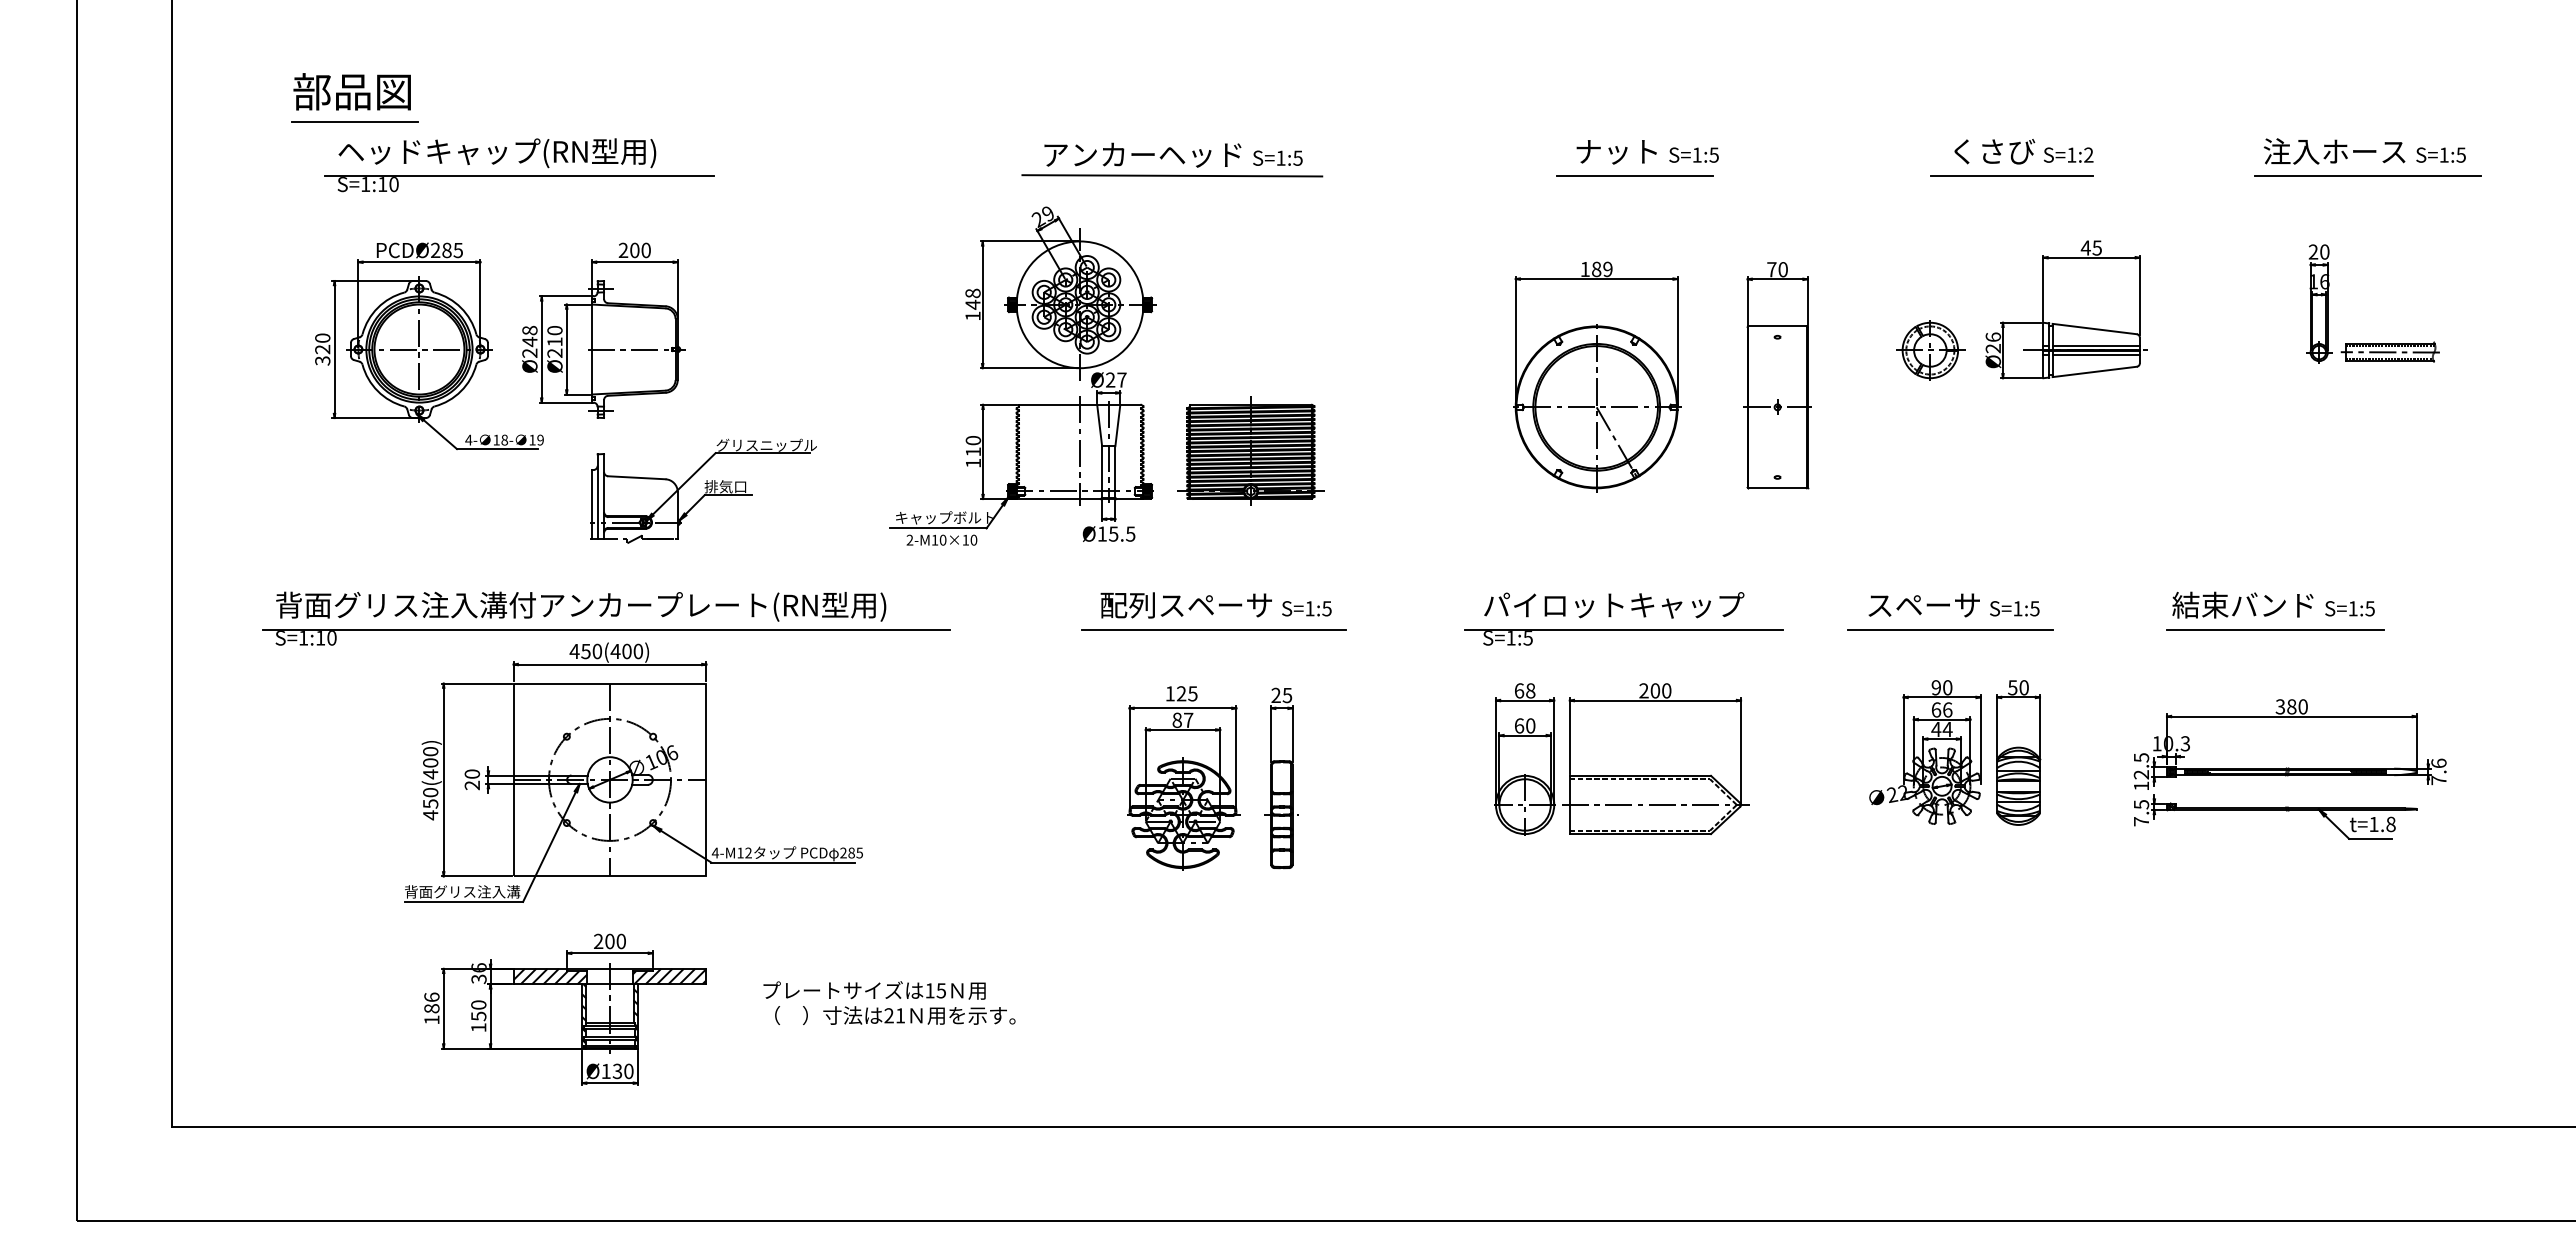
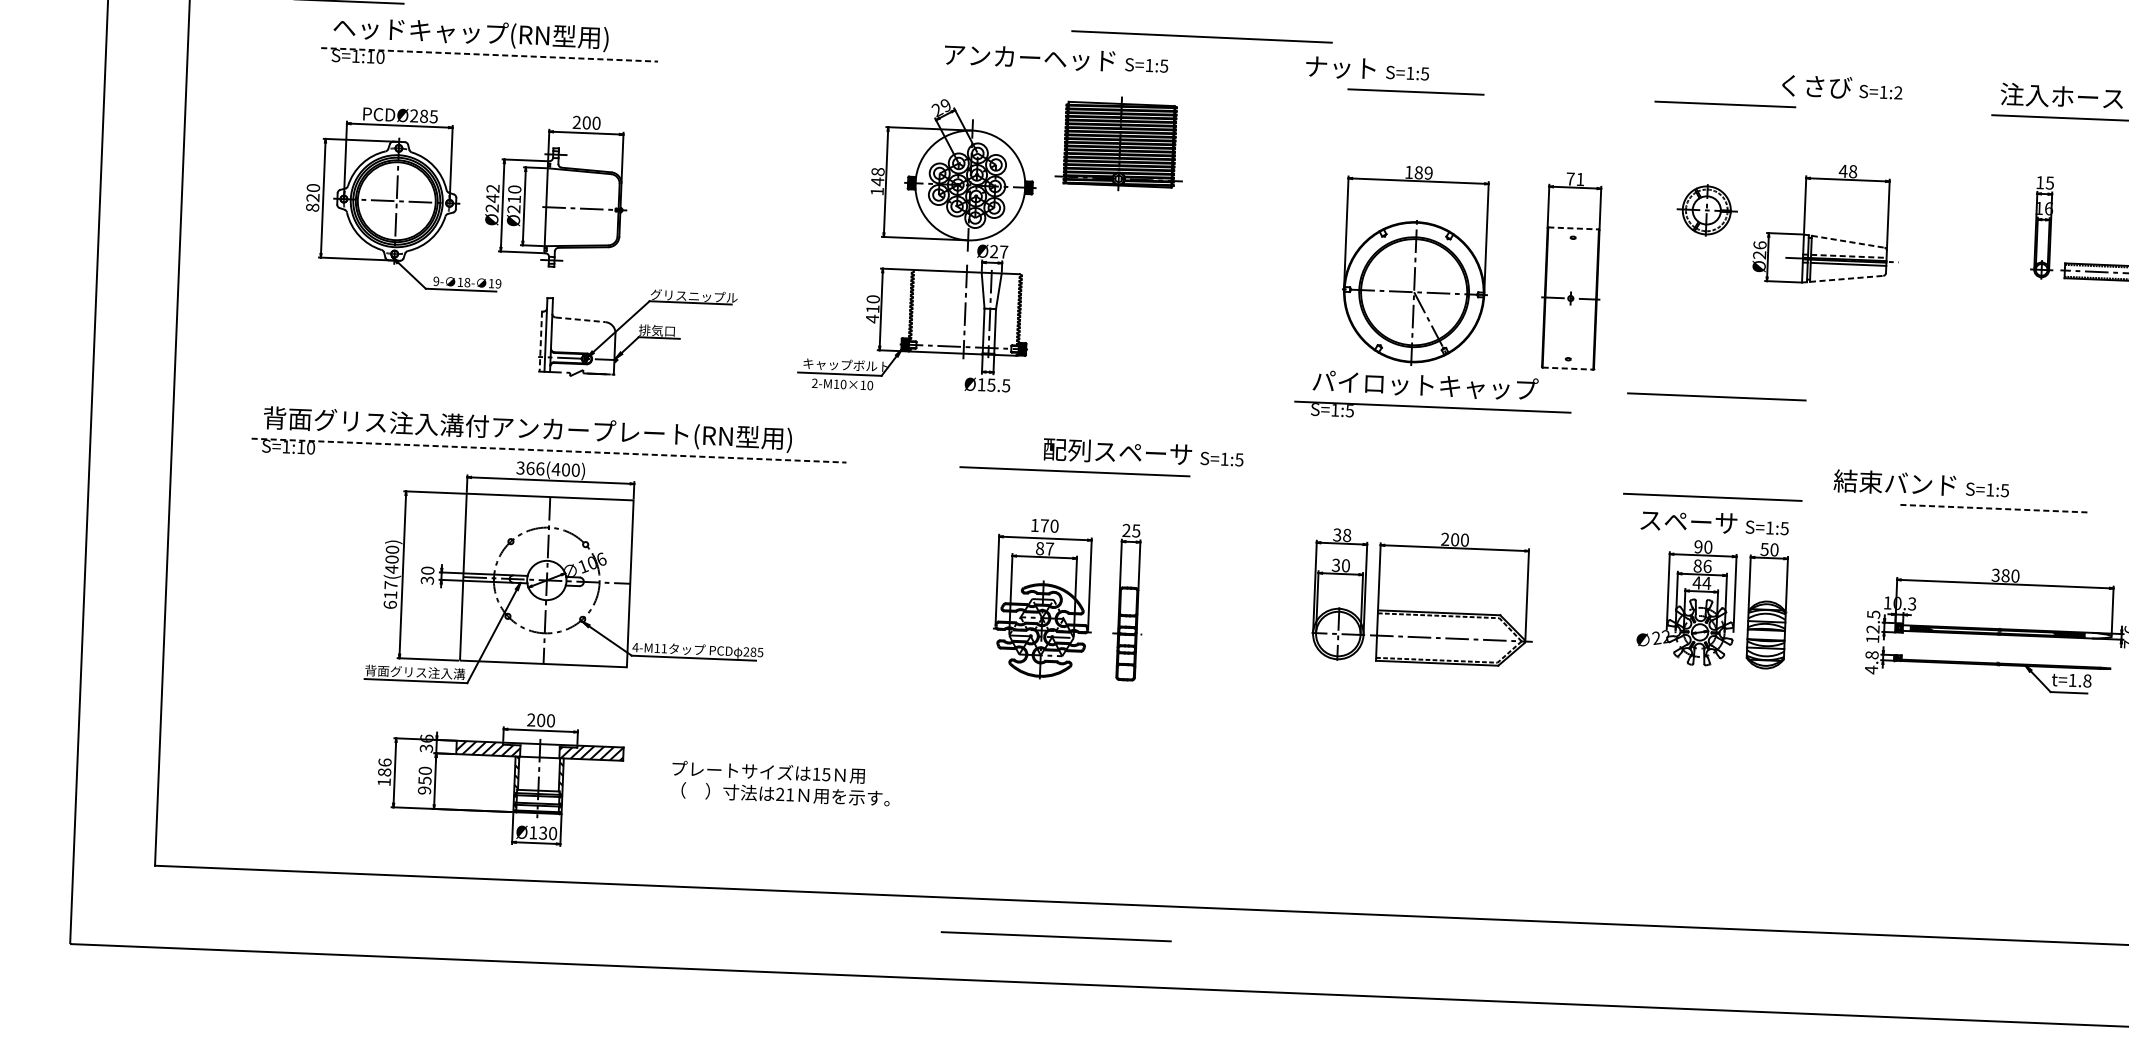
text: (2023, 151) -> (1841, 87), moved
text: (1647, 152) -> (1367, 69), moved
line: (1172, 175) -> (1202, 36), moved
line: (1634, 175) -> (1415, 91), moved
line: (2011, 175) -> (1725, 103), moved
line: (519, 176) -> (489, 54), solid -> dashed
text: (2096, 247) -> (1852, 171), 45 -> 48
text: (2318, 251) -> (2044, 182), 20 -> 15
text: (1782, 269) -> (1579, 179), 70 -> 71
line: (1778, 326) -> (1574, 228), solid -> dashed
line: (2095, 329) -> (1848, 242), solid -> dashed
text: (529, 330) -> (492, 188), Ø248 -> Ø242
line: (2096, 345) -> (1849, 256), solid -> dashed
part: (1930, 350) -> (1706, 210), moved
text: (322, 360) -> (312, 207), 320 -> 820
line: (2095, 371) -> (1847, 278), solid -> dashed
text: (468, 439) -> (436, 280), 4- -> 9-
part: (1250, 450) -> (1119, 143), moved
text: (973, 463) -> (872, 319), 110 -> 410
line: (636, 477) -> (580, 319), solid -> dashed
line: (1778, 488) -> (1568, 368), solid -> dashed
line: (592, 504) -> (541, 341), solid -> dashed
line: (1950, 513) -> (1716, 396), added
text: (2273, 604) -> (1921, 483), moved
text: (1215, 605) -> (1142, 453), moved
text: (1953, 605) -> (1714, 522), moved
part: (1622, 608) -> (1432, 388), moved
line: (607, 630) -> (549, 451), solid -> dashed
line: (2275, 630) -> (1994, 509), solid -> dashed
text: (585, 651) -> (530, 468), 450(400) -> 366(400)
text: (1519, 690) -> (1337, 534), 68 -> 38
text: (1187, 693) -> (1049, 525), 125 -> 170
text: (1936, 709) -> (1697, 565), 66 -> 86
text: (1519, 725) -> (1336, 565), 60 -> 30
text: (472, 785) -> (427, 580), 20 -> 30
text: (430, 804) -> (390, 595), 450(400) -> 617(400)
text: (2141, 813) -> (1871, 662), 7.5 -> 4.8
text: (748, 852) -> (664, 648), 4-M12 -> 4-M11
text: (478, 1027) -> (424, 790), 150 -> 950
line: (1213, 1166) -> (1055, 936), added

